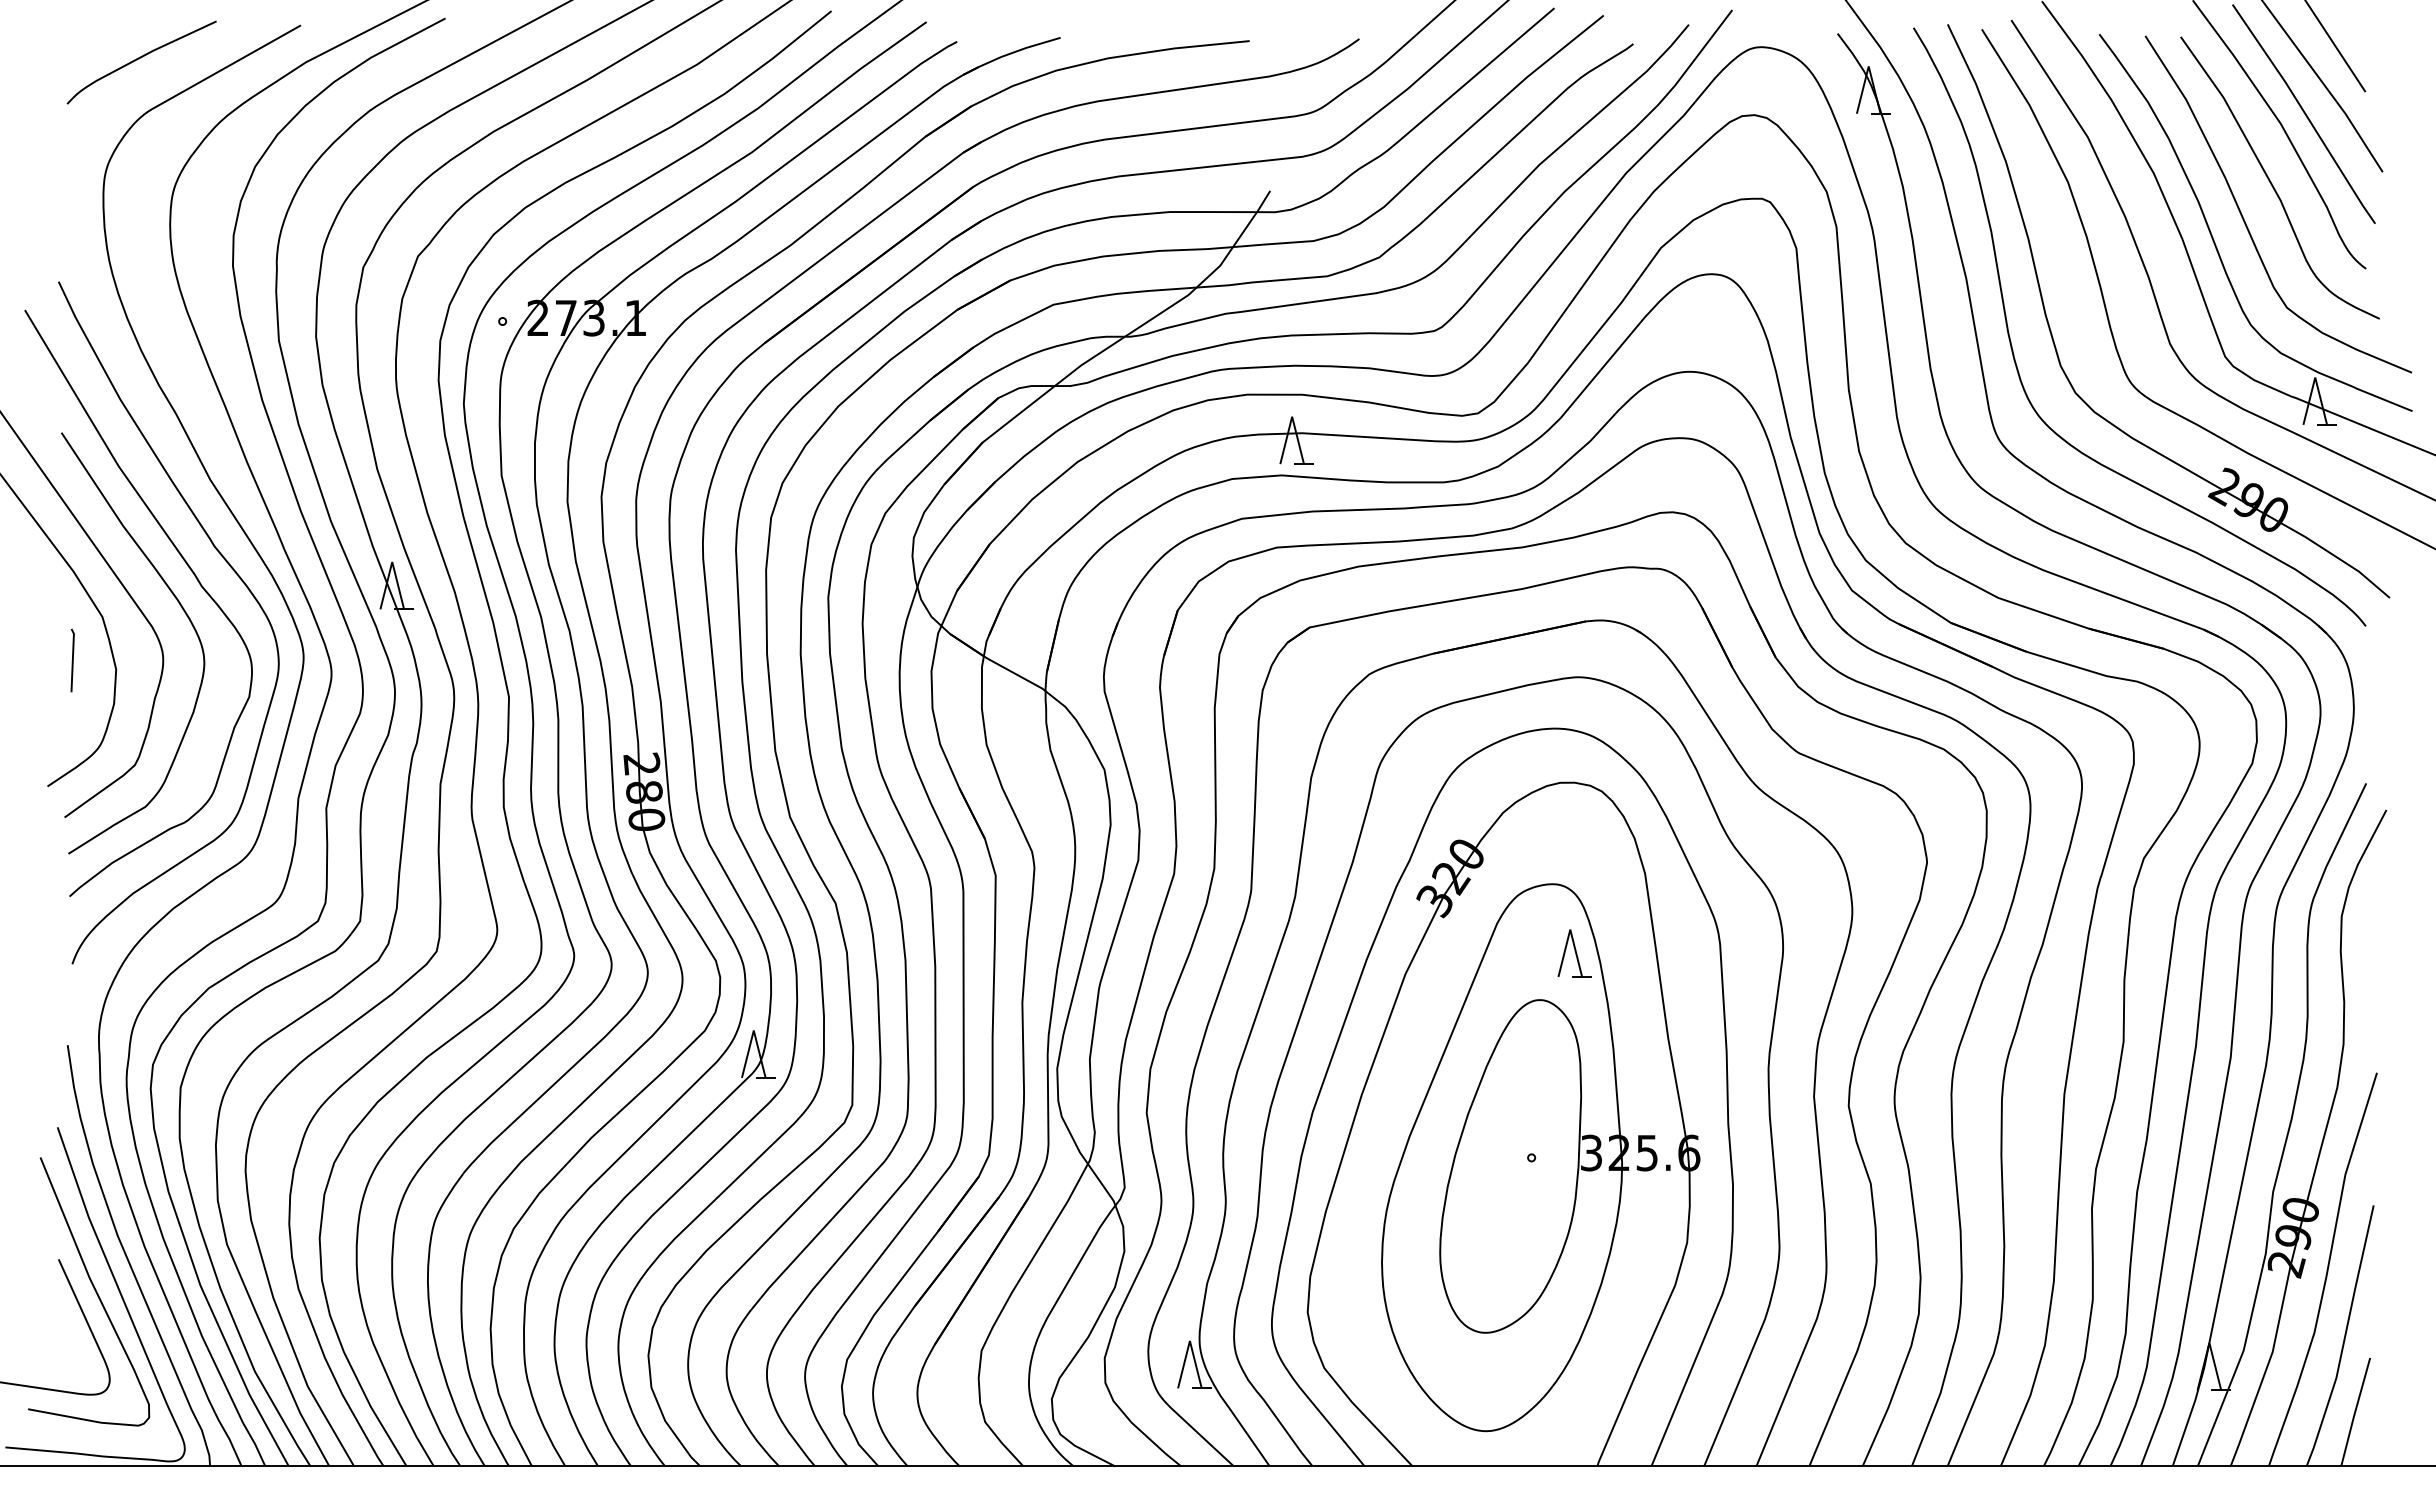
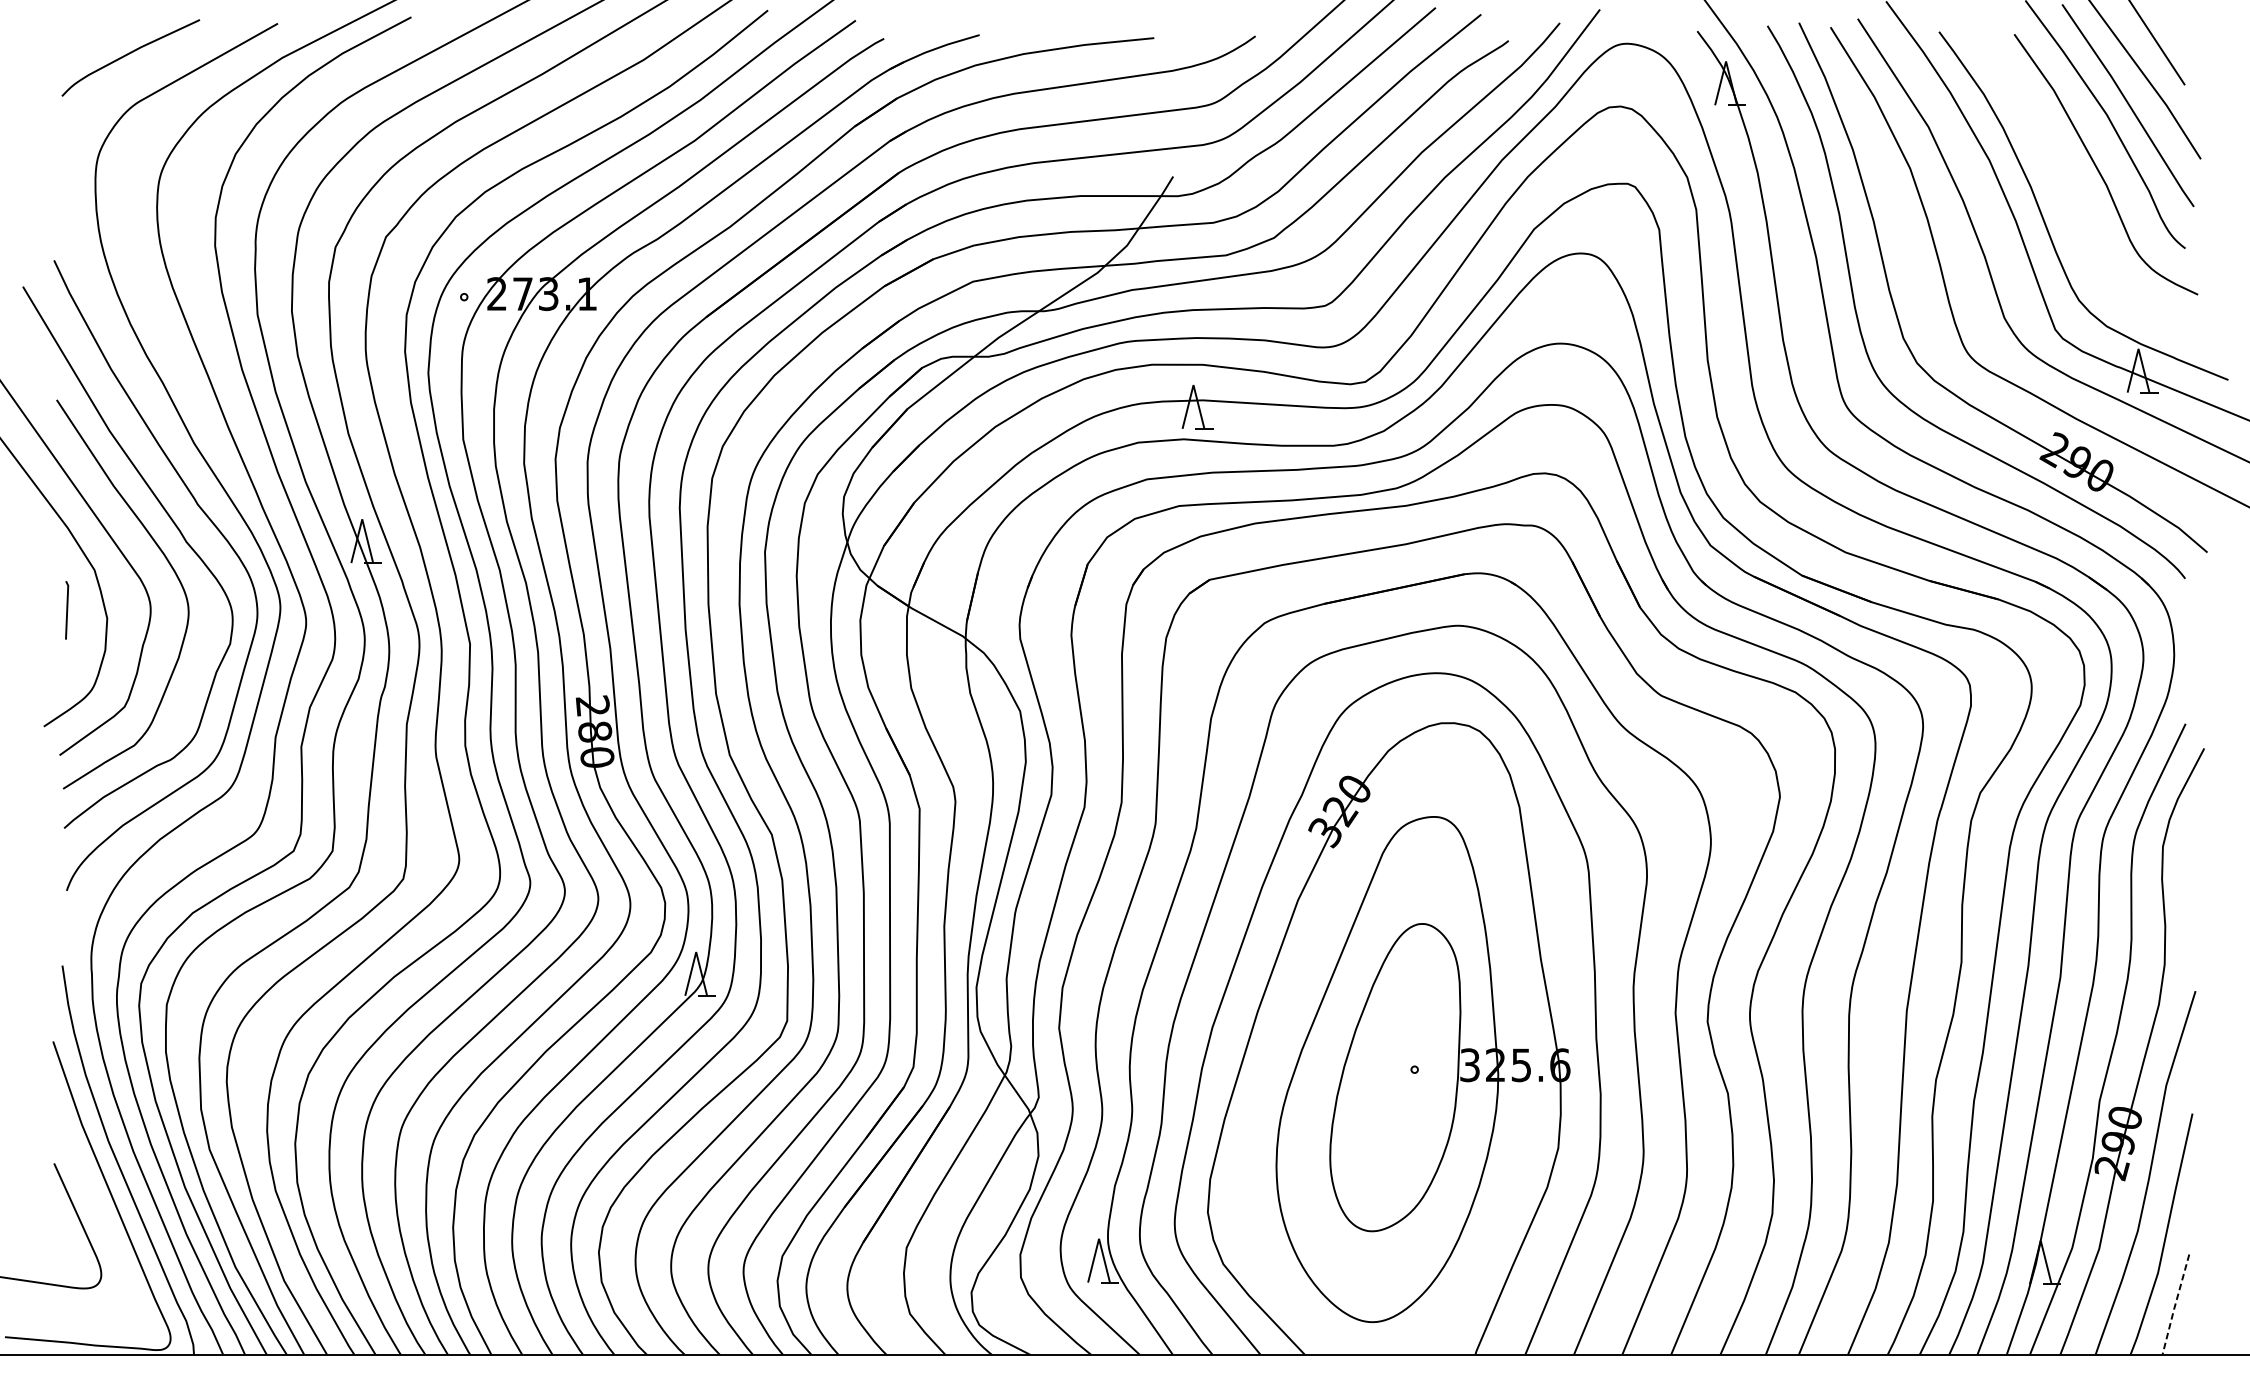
curve: (2244, 218) -> (2073, 202), removed
part: (1574, 953) -> (1454, 880), removed
curve: (93, 1288) -> (86, 1190), removed
line: (2355, 1412) -> (2175, 1304), solid -> dashed

